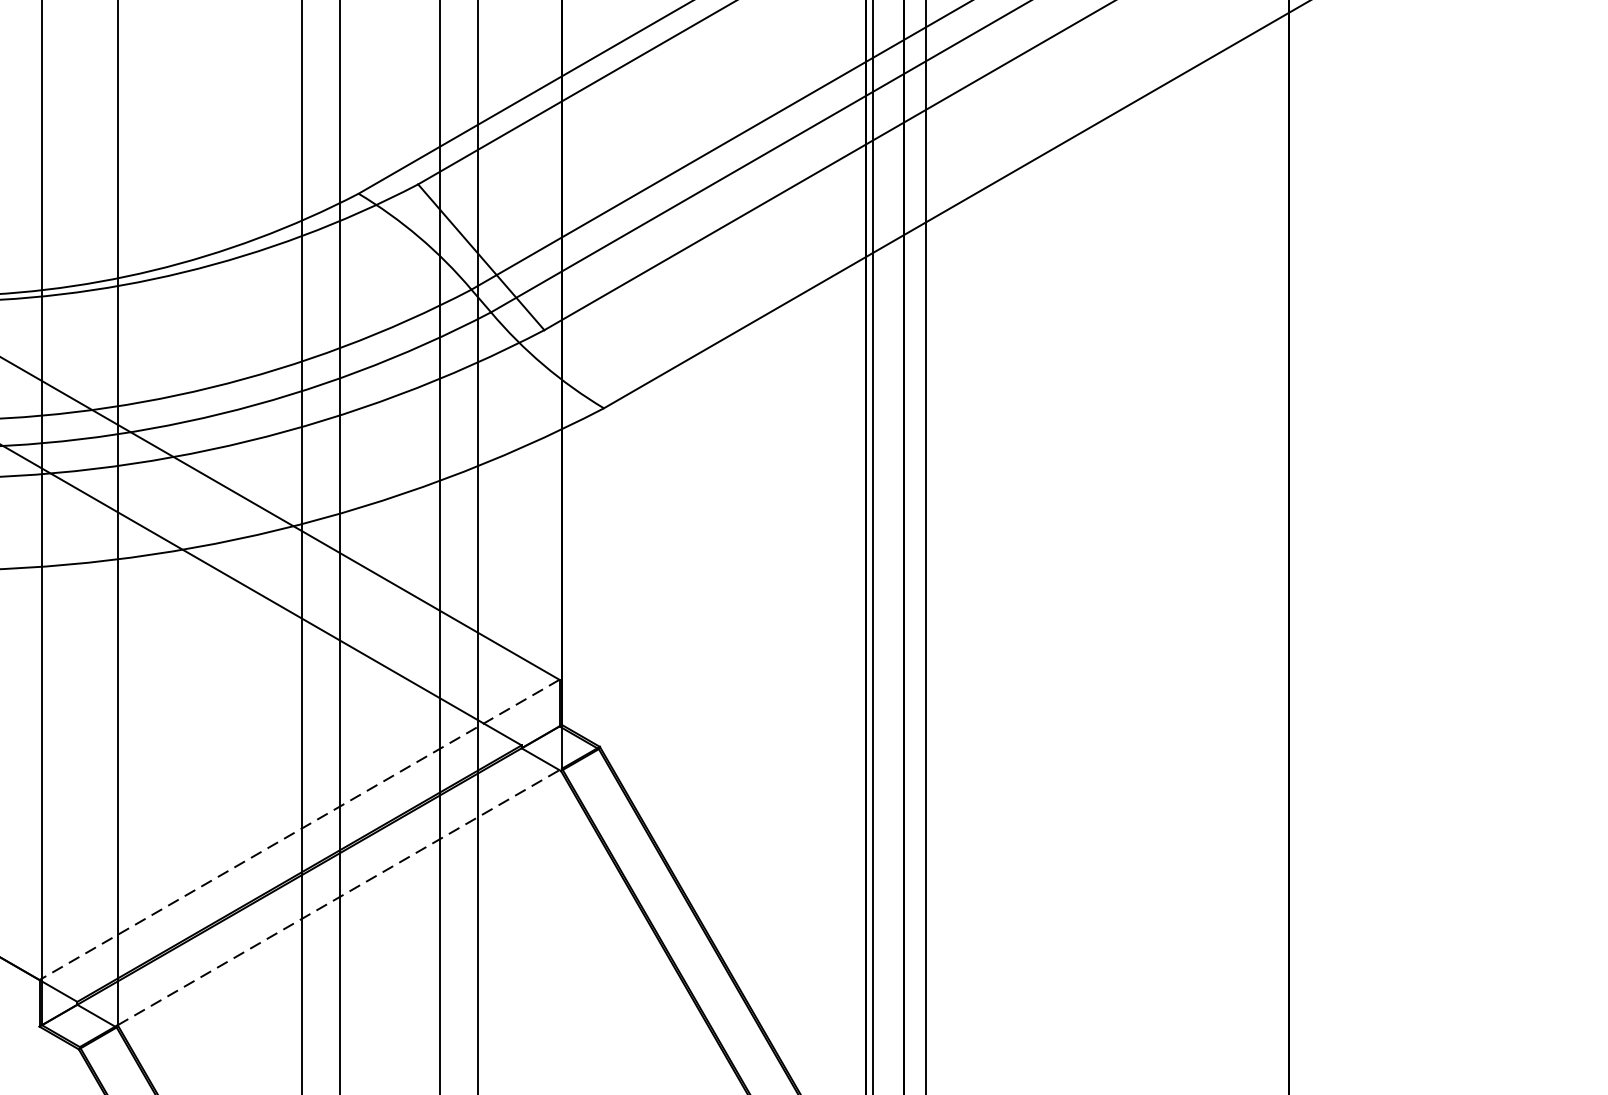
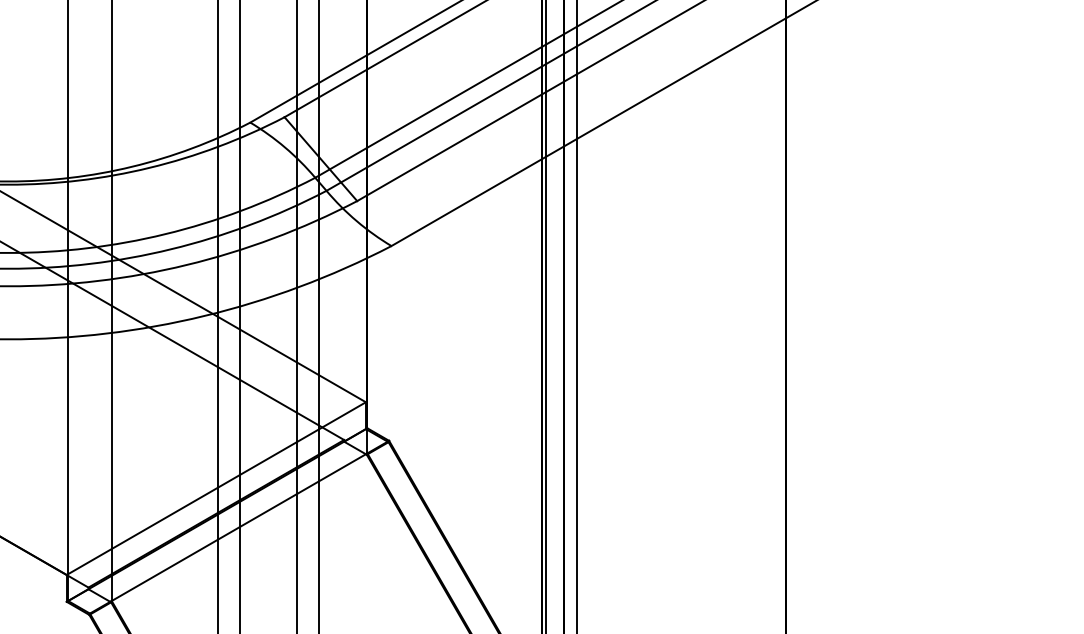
line: (299, 829) -> (216, 488), dashed -> solid
line: (339, 897) -> (239, 527), dashed -> solid

